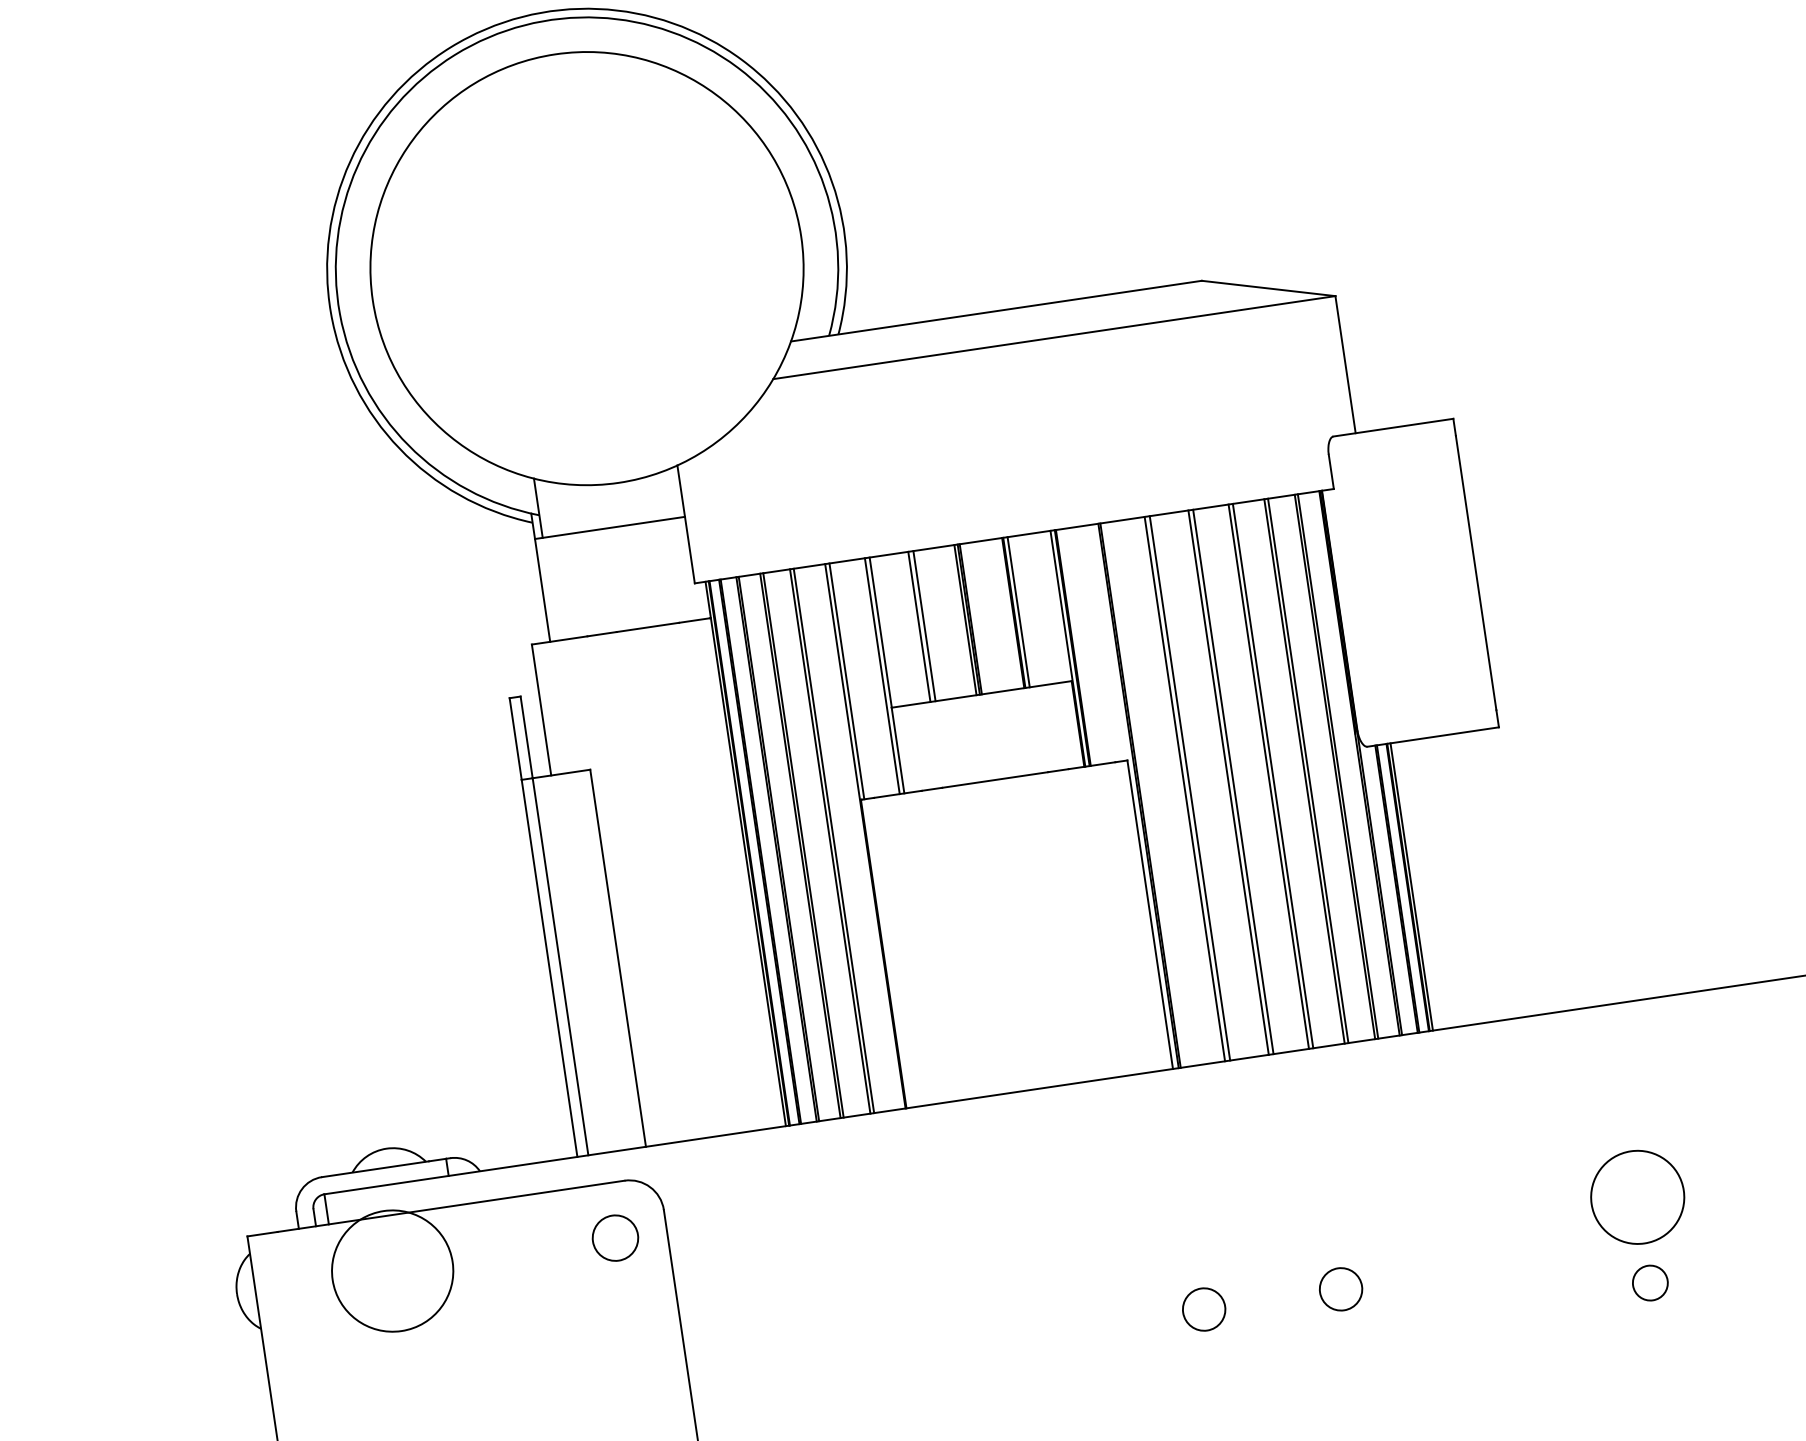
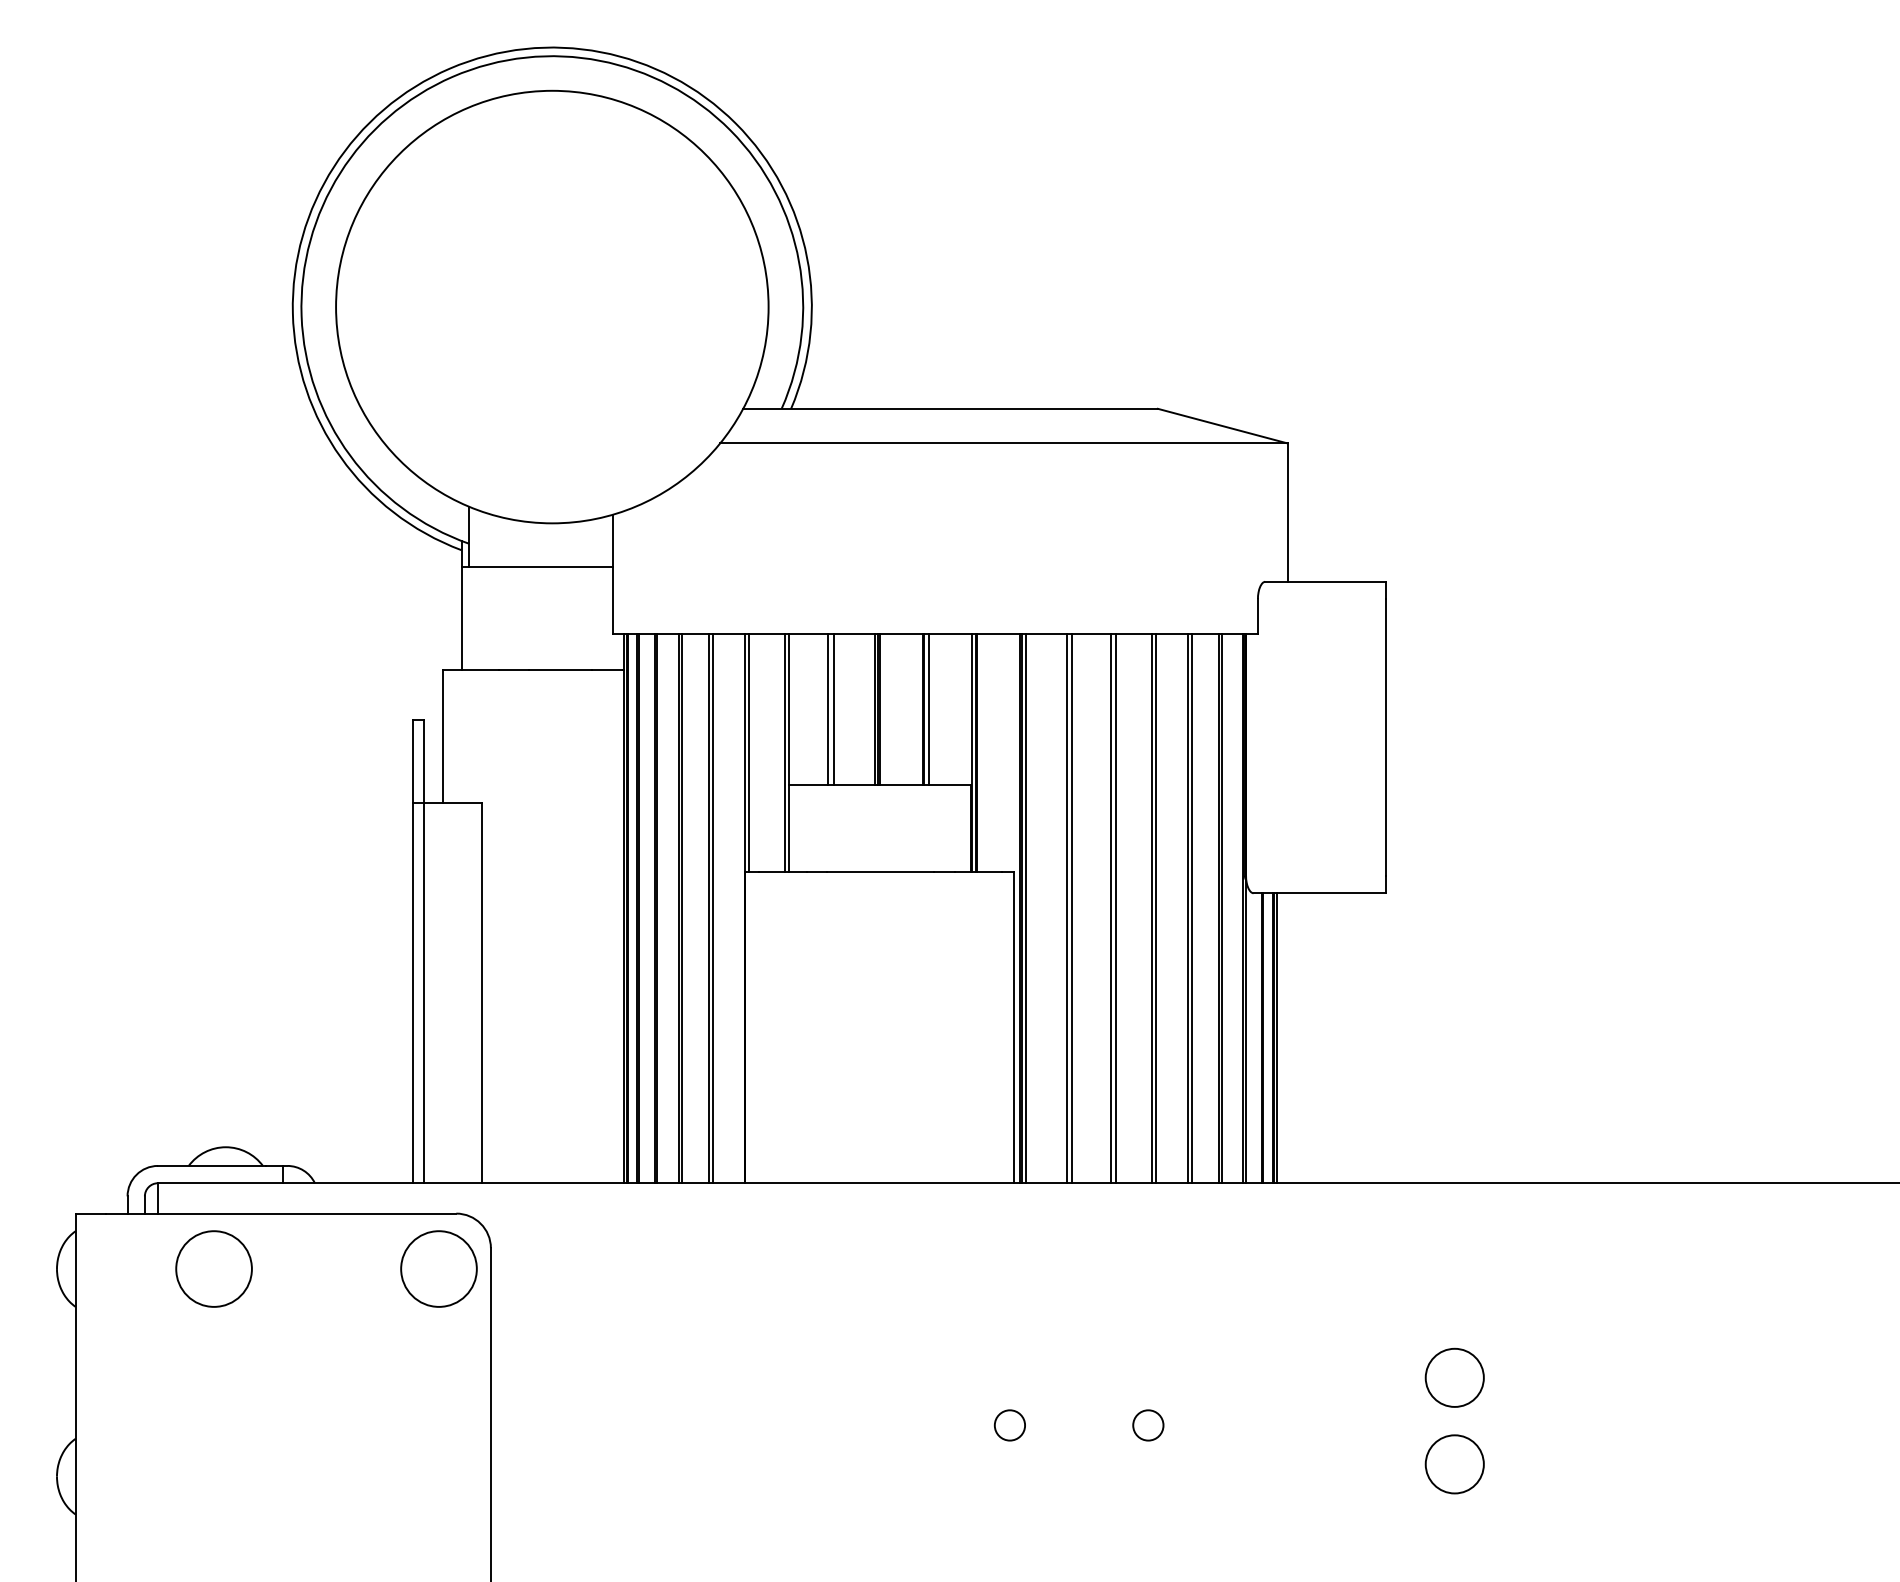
line: (1143, 795) -> (1025, 908), added
circle: (1637, 1197) -> (1454, 1377), size x0.62
circle: (614, 1237) -> (438, 1268), size x1.67
circle: (392, 1270) -> (213, 1268), size x0.62
circle: (1650, 1283) -> (1454, 1464), size x1.67
circle: (1341, 1289) -> (1148, 1425), size x0.71
circle: (1203, 1309) -> (1009, 1425), size x0.71

